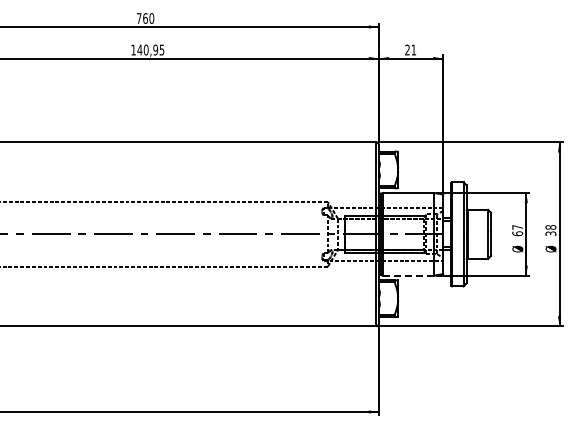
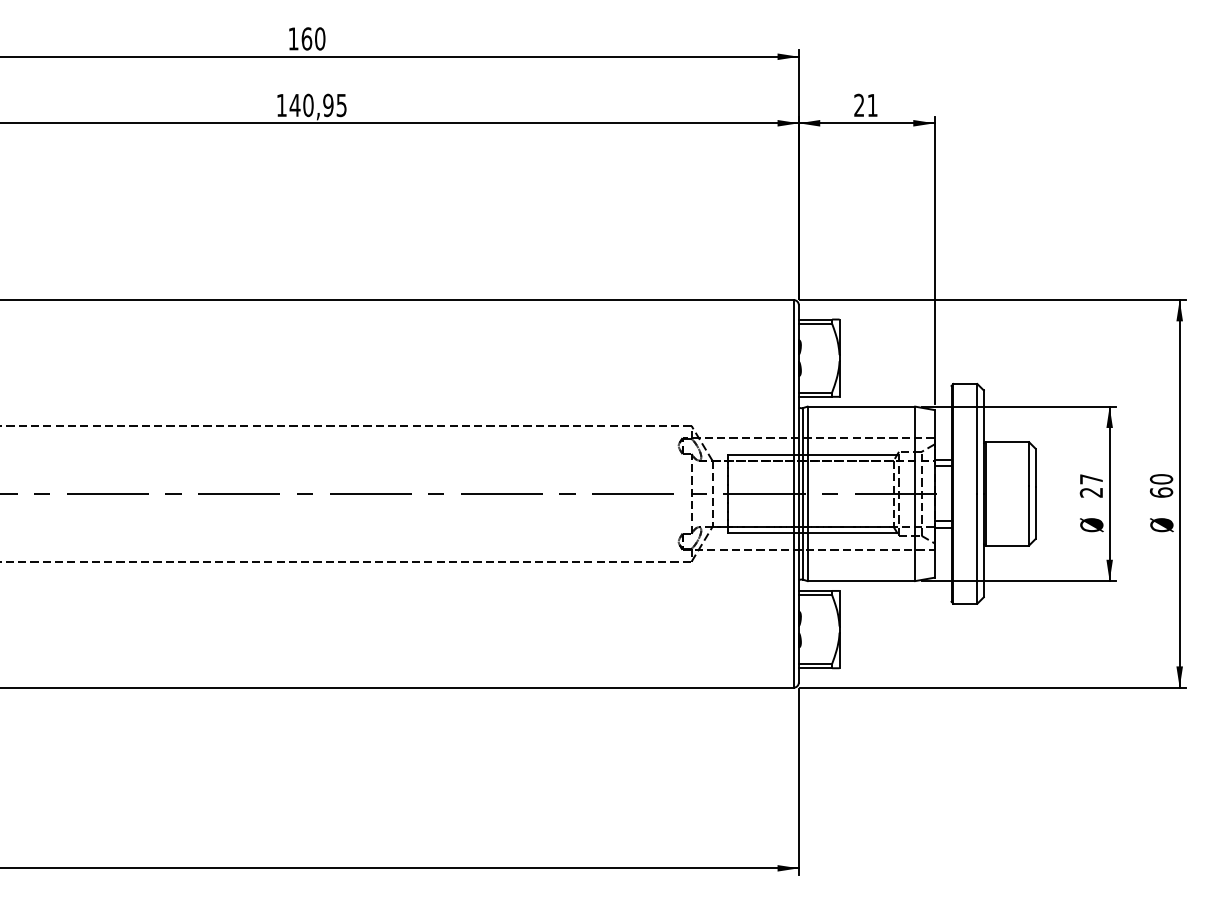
text: (138, 18) -> (292, 38), 760 -> 160
text: (550, 230) -> (1160, 485), 38 -> 60
text: (517, 233) -> (1091, 492), 67 -> 27
line: (408, 275) -> (861, 580), dashed -> solid

